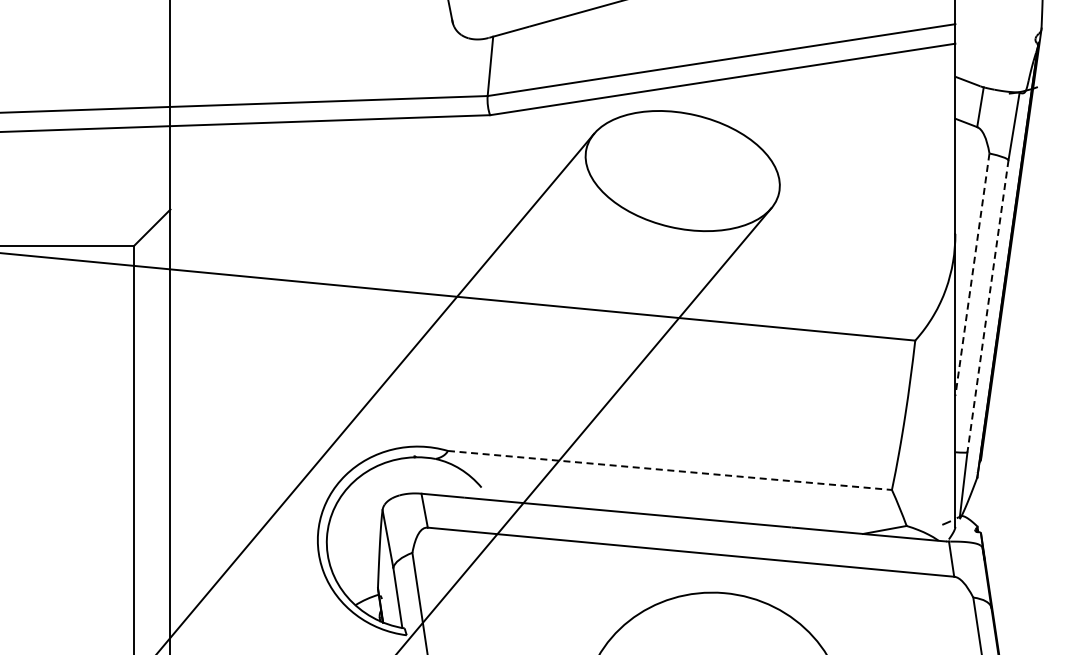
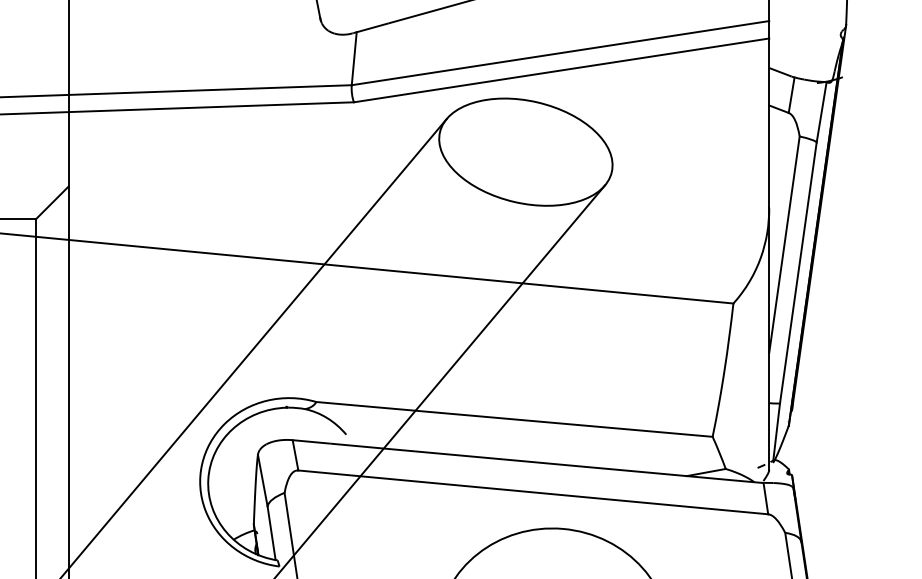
line: (972, 275) -> (784, 245), dashed -> solid
line: (987, 306) -> (797, 273), dashed -> solid
line: (669, 470) -> (514, 419), dashed -> solid

